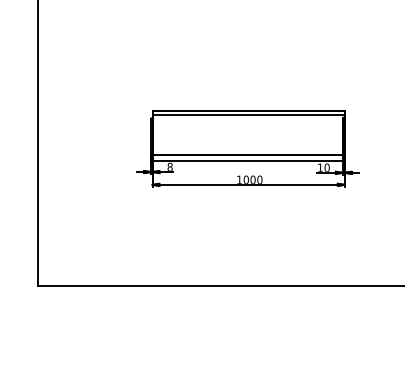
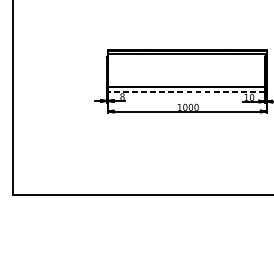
line: (246, 160) -> (185, 91), solid -> dashed

